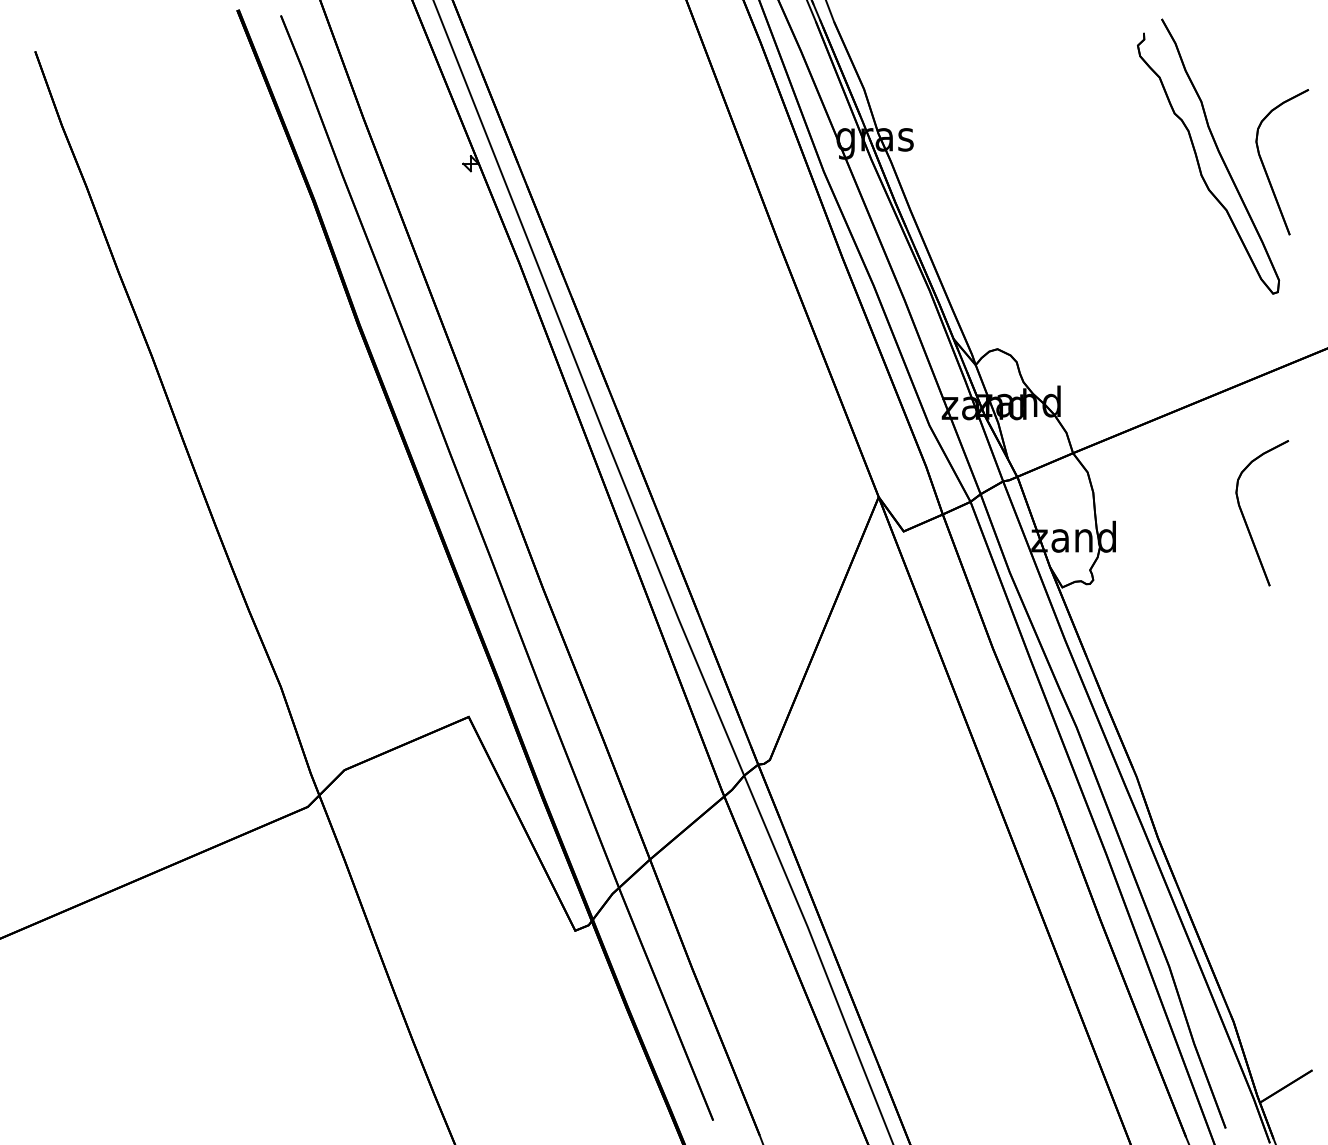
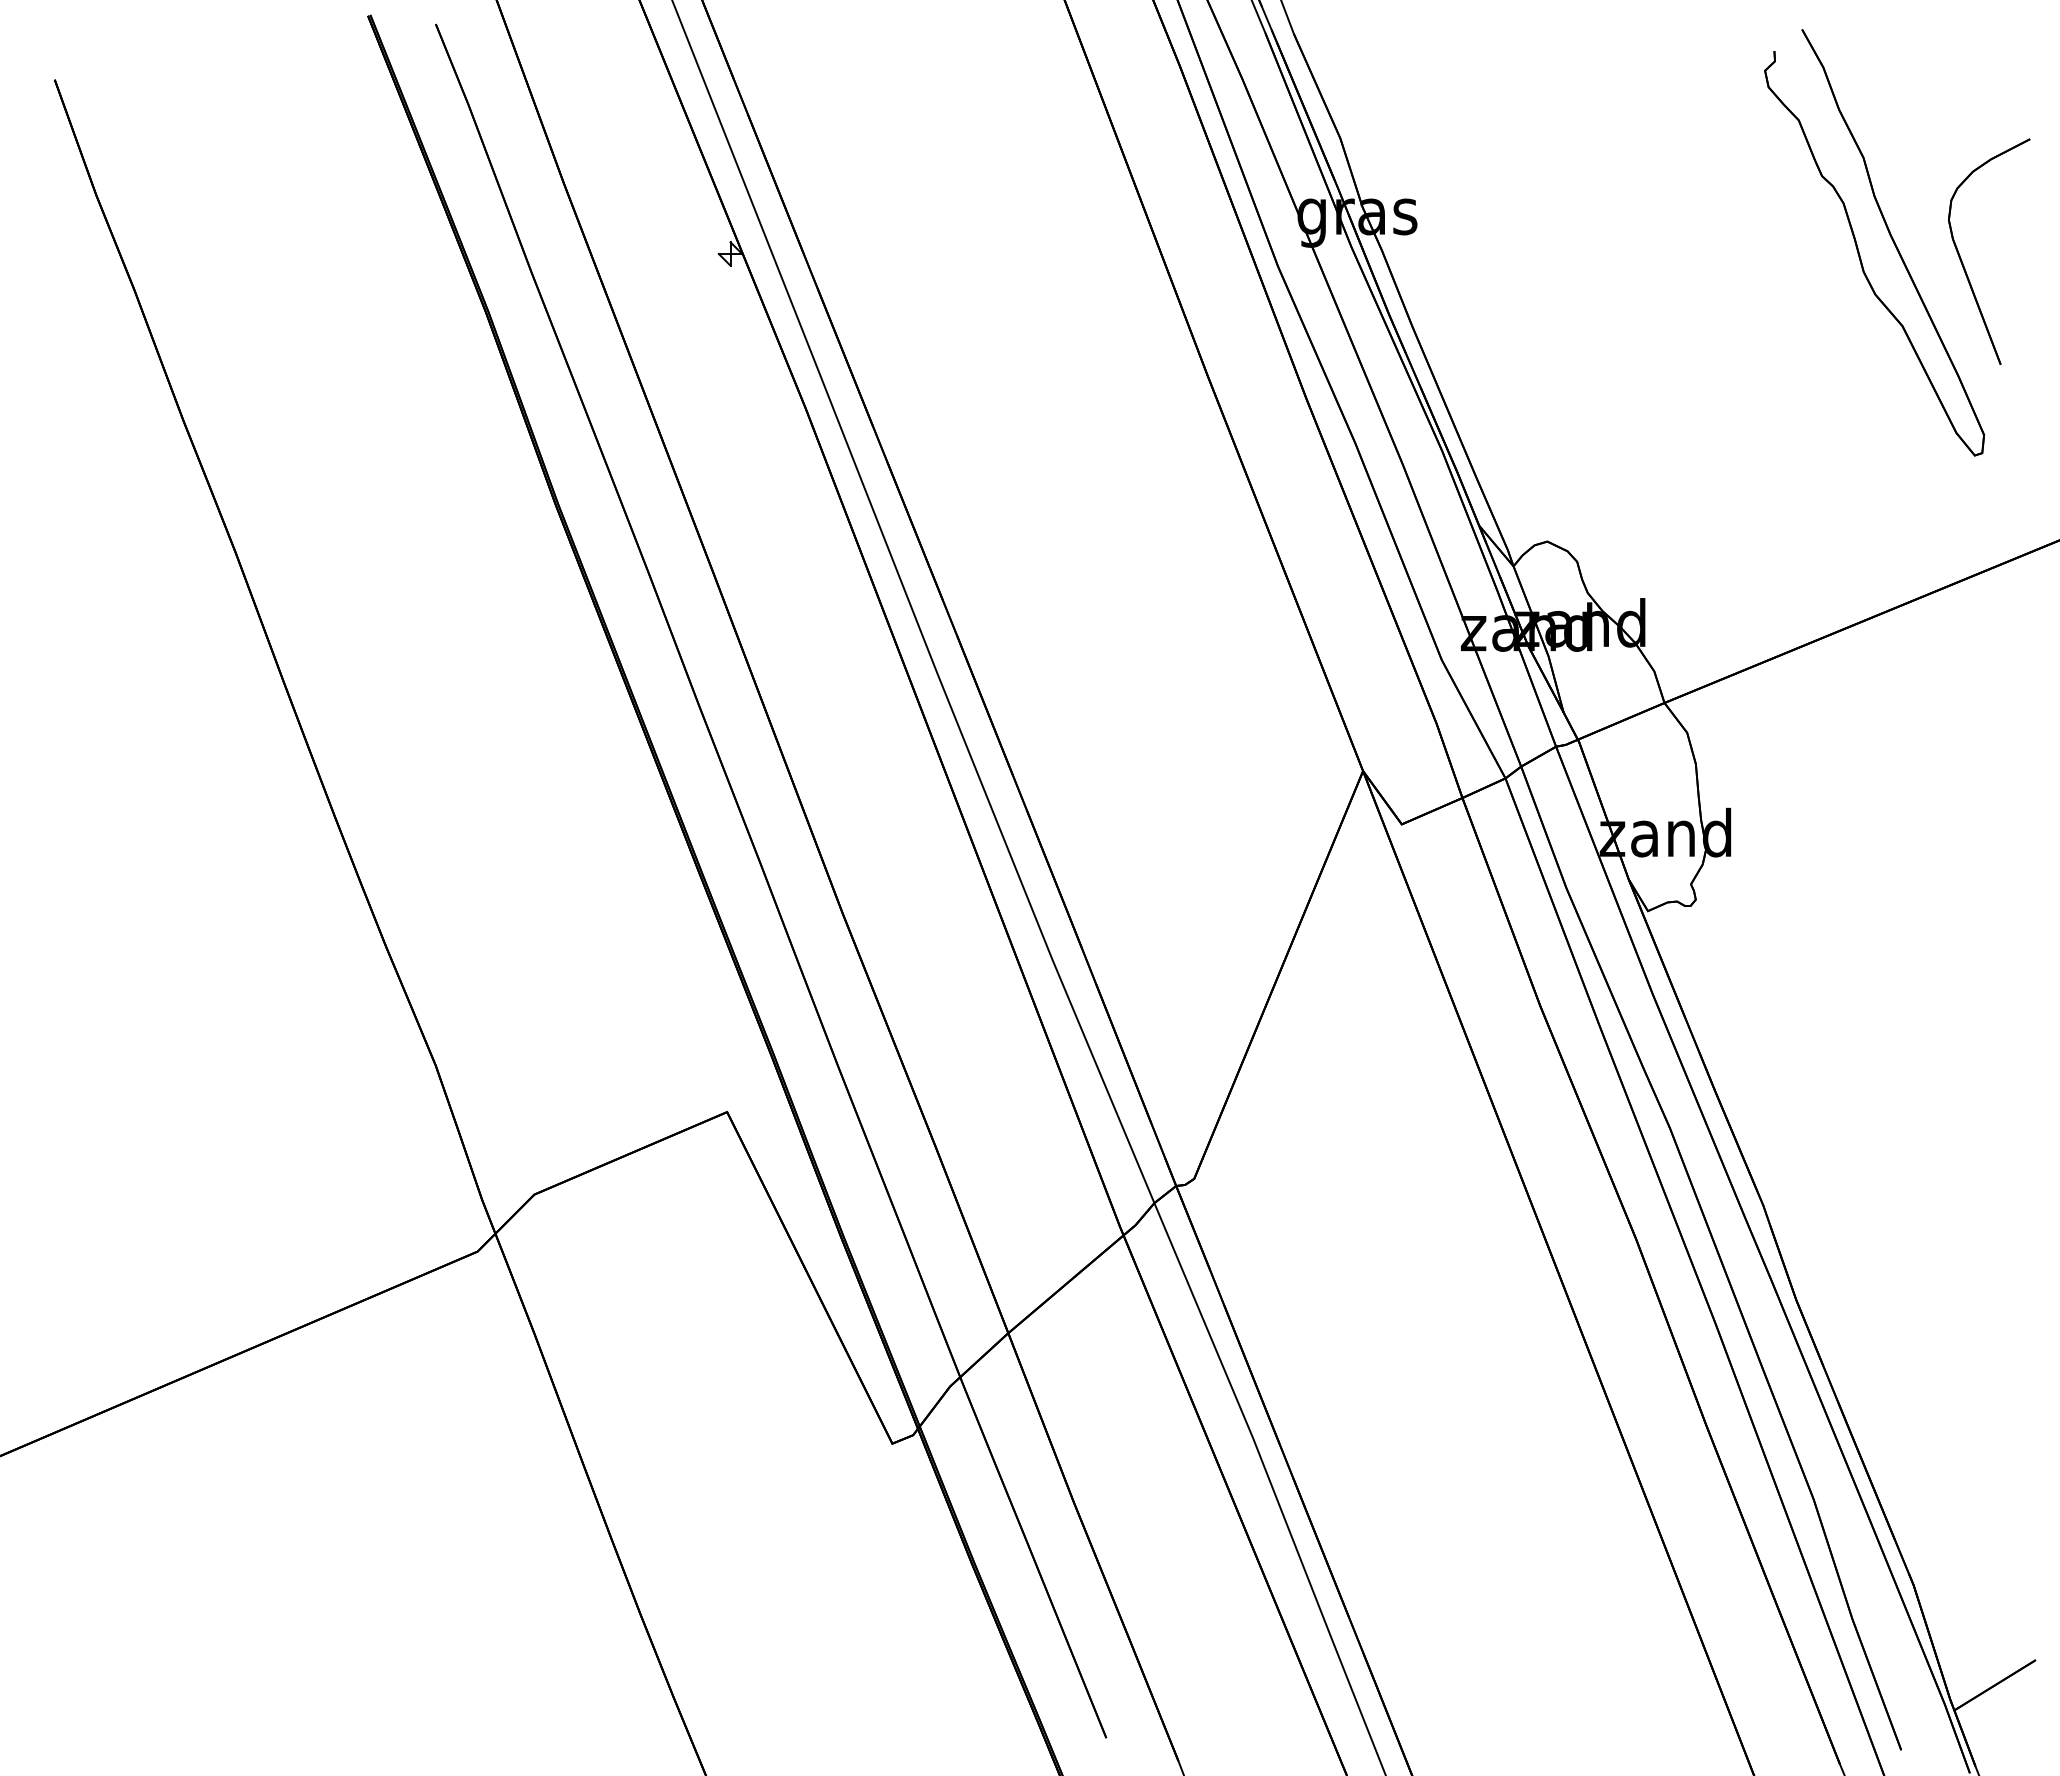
part: (1245, 518) -> (1931, 804), removed

